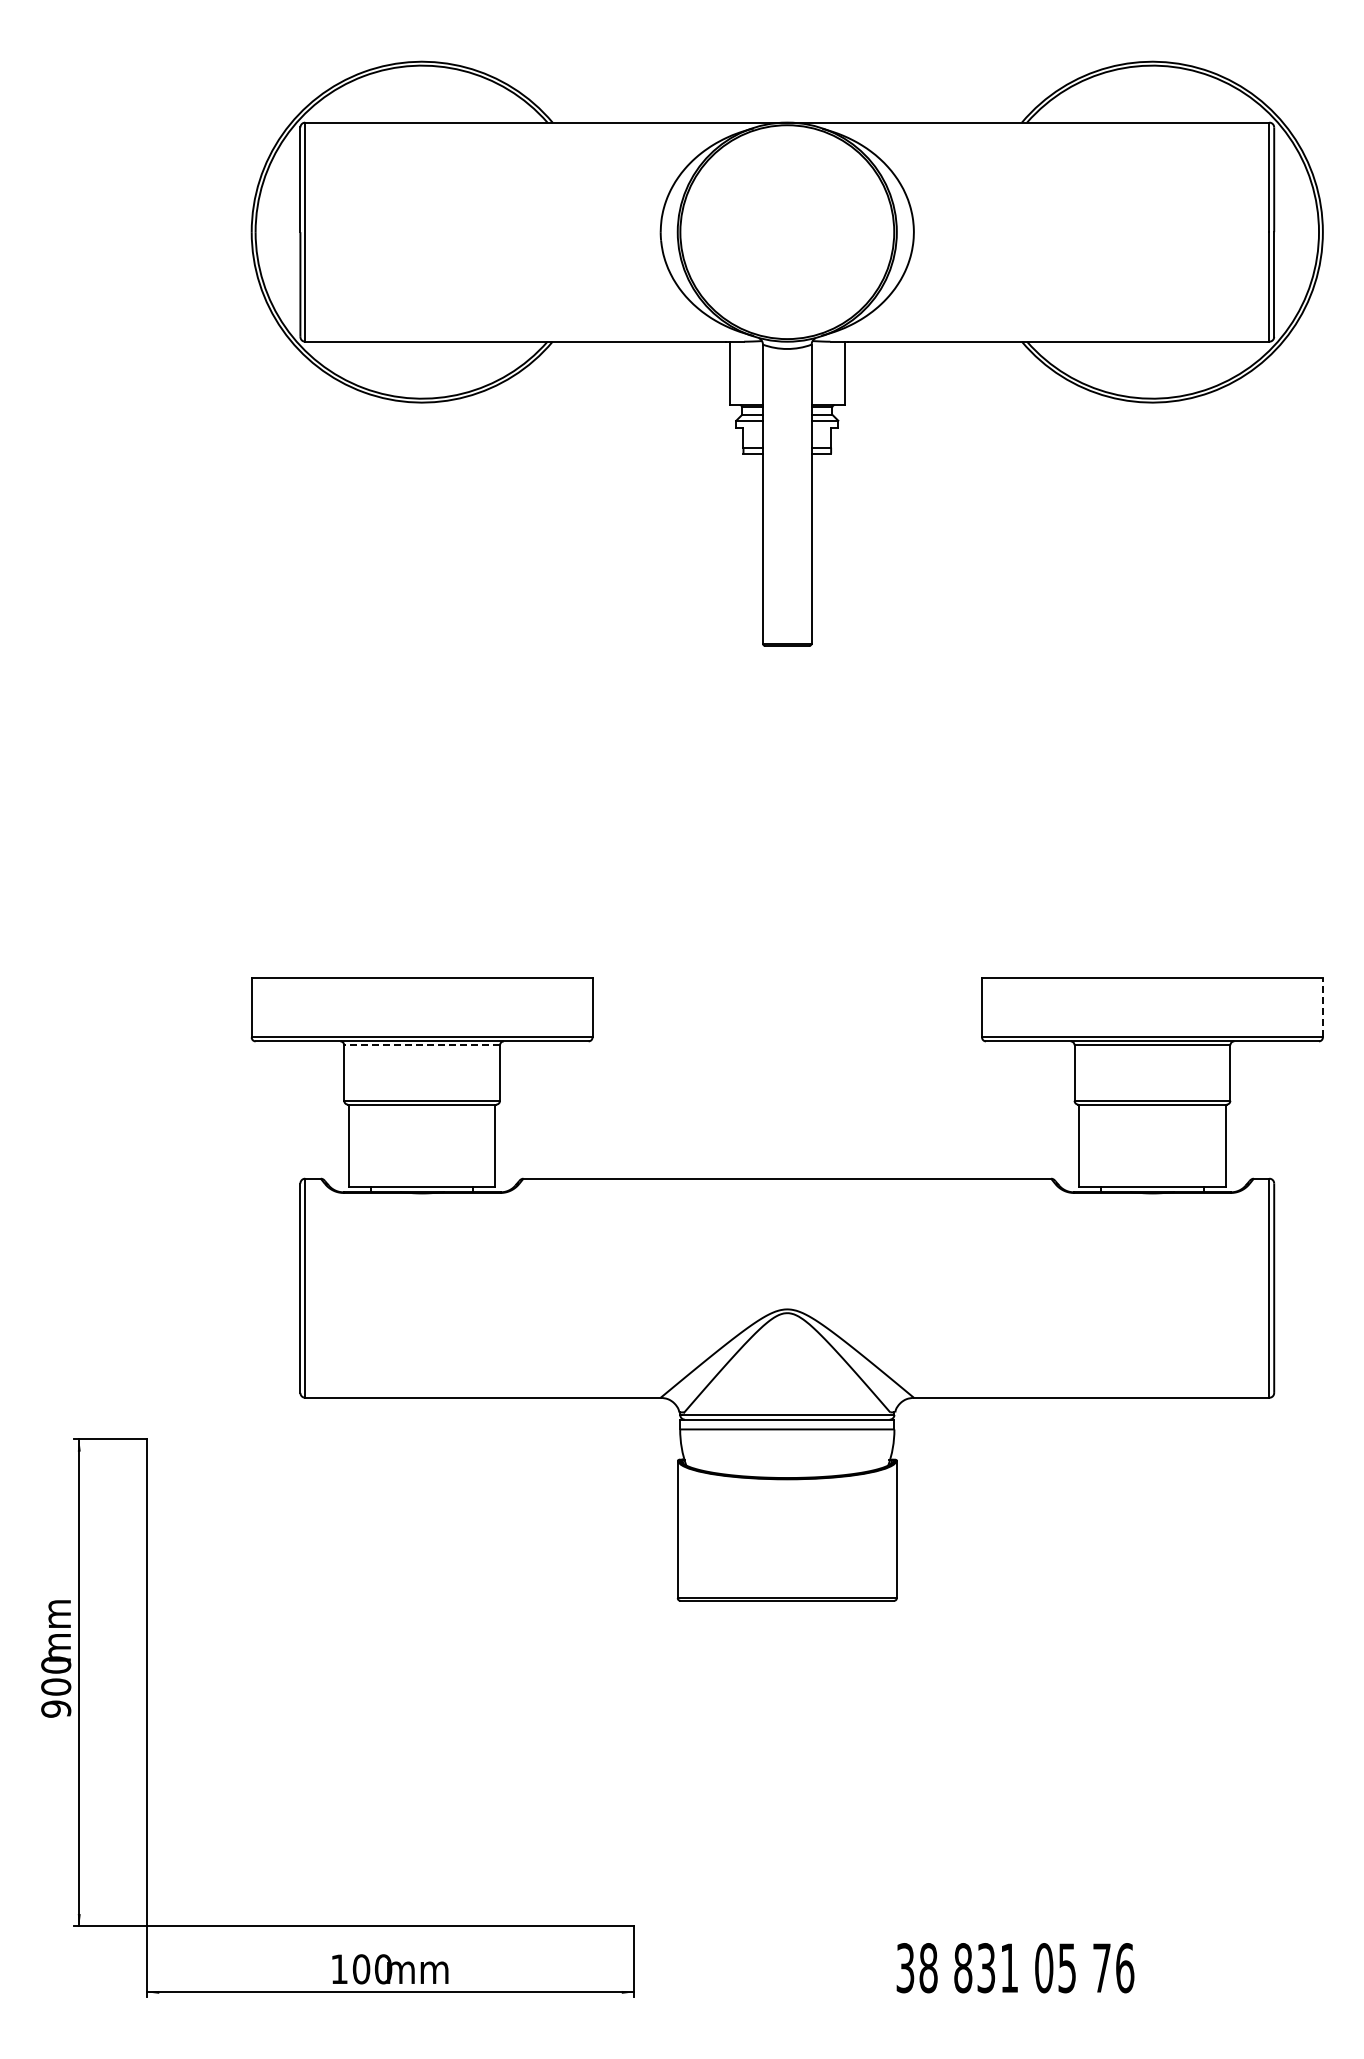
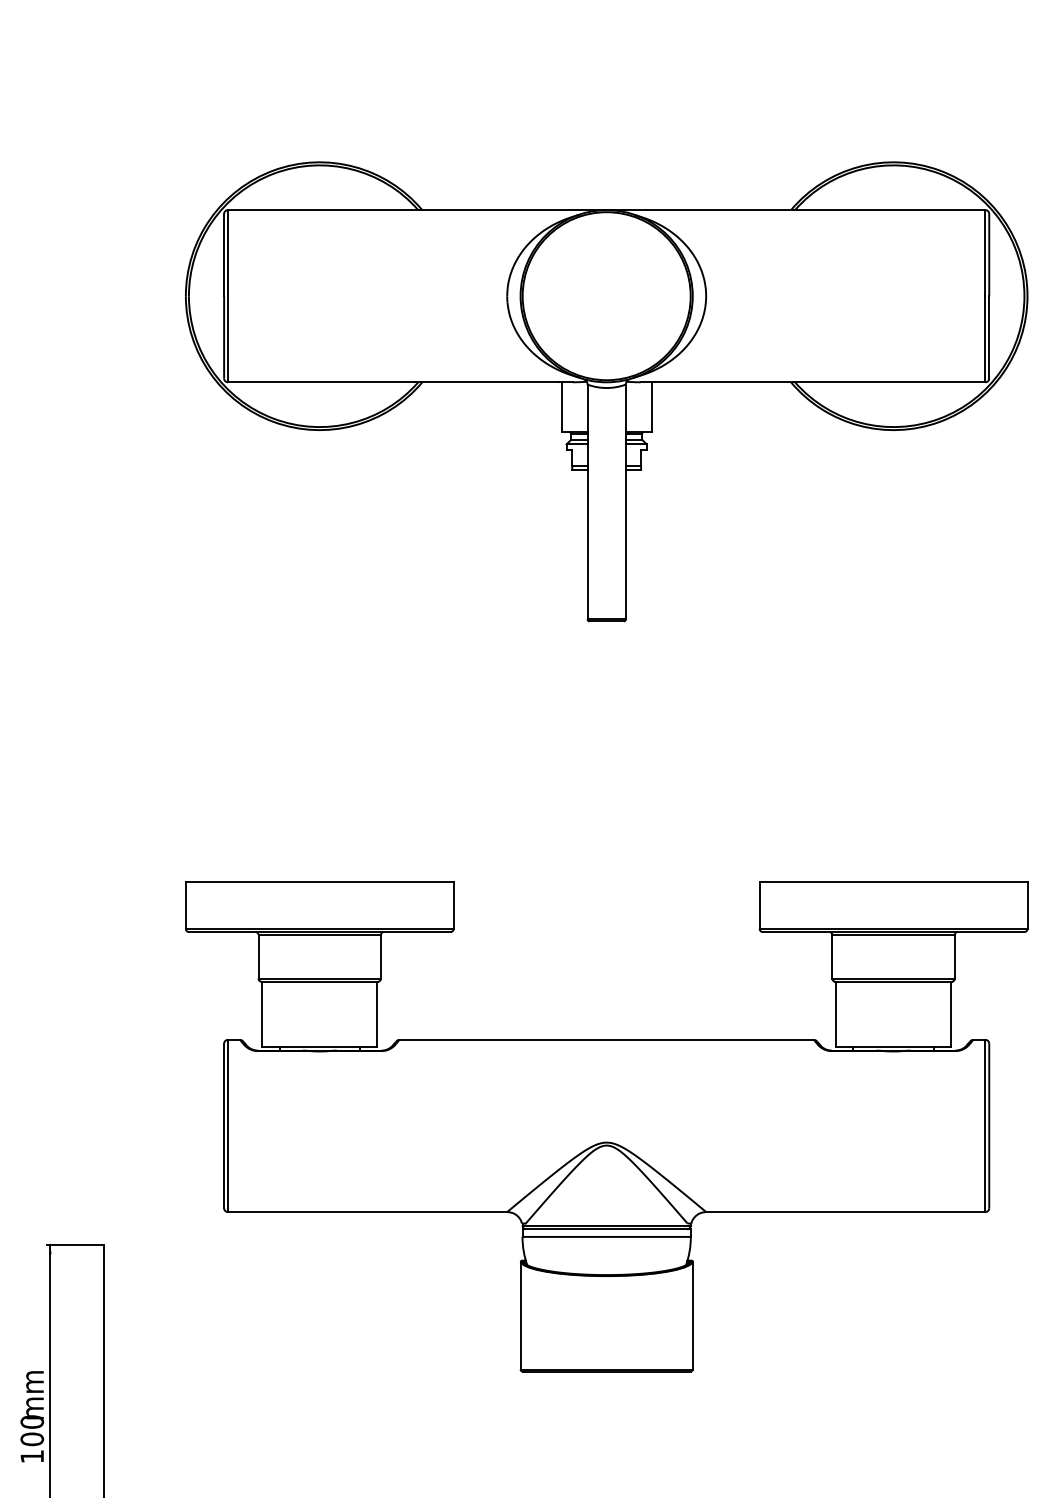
line: (1322, 1007) -> (1027, 905), dashed -> solid
line: (422, 1045) -> (320, 935), dashed -> solid
text: (56, 1708) -> (32, 1456), 900 -> 100

